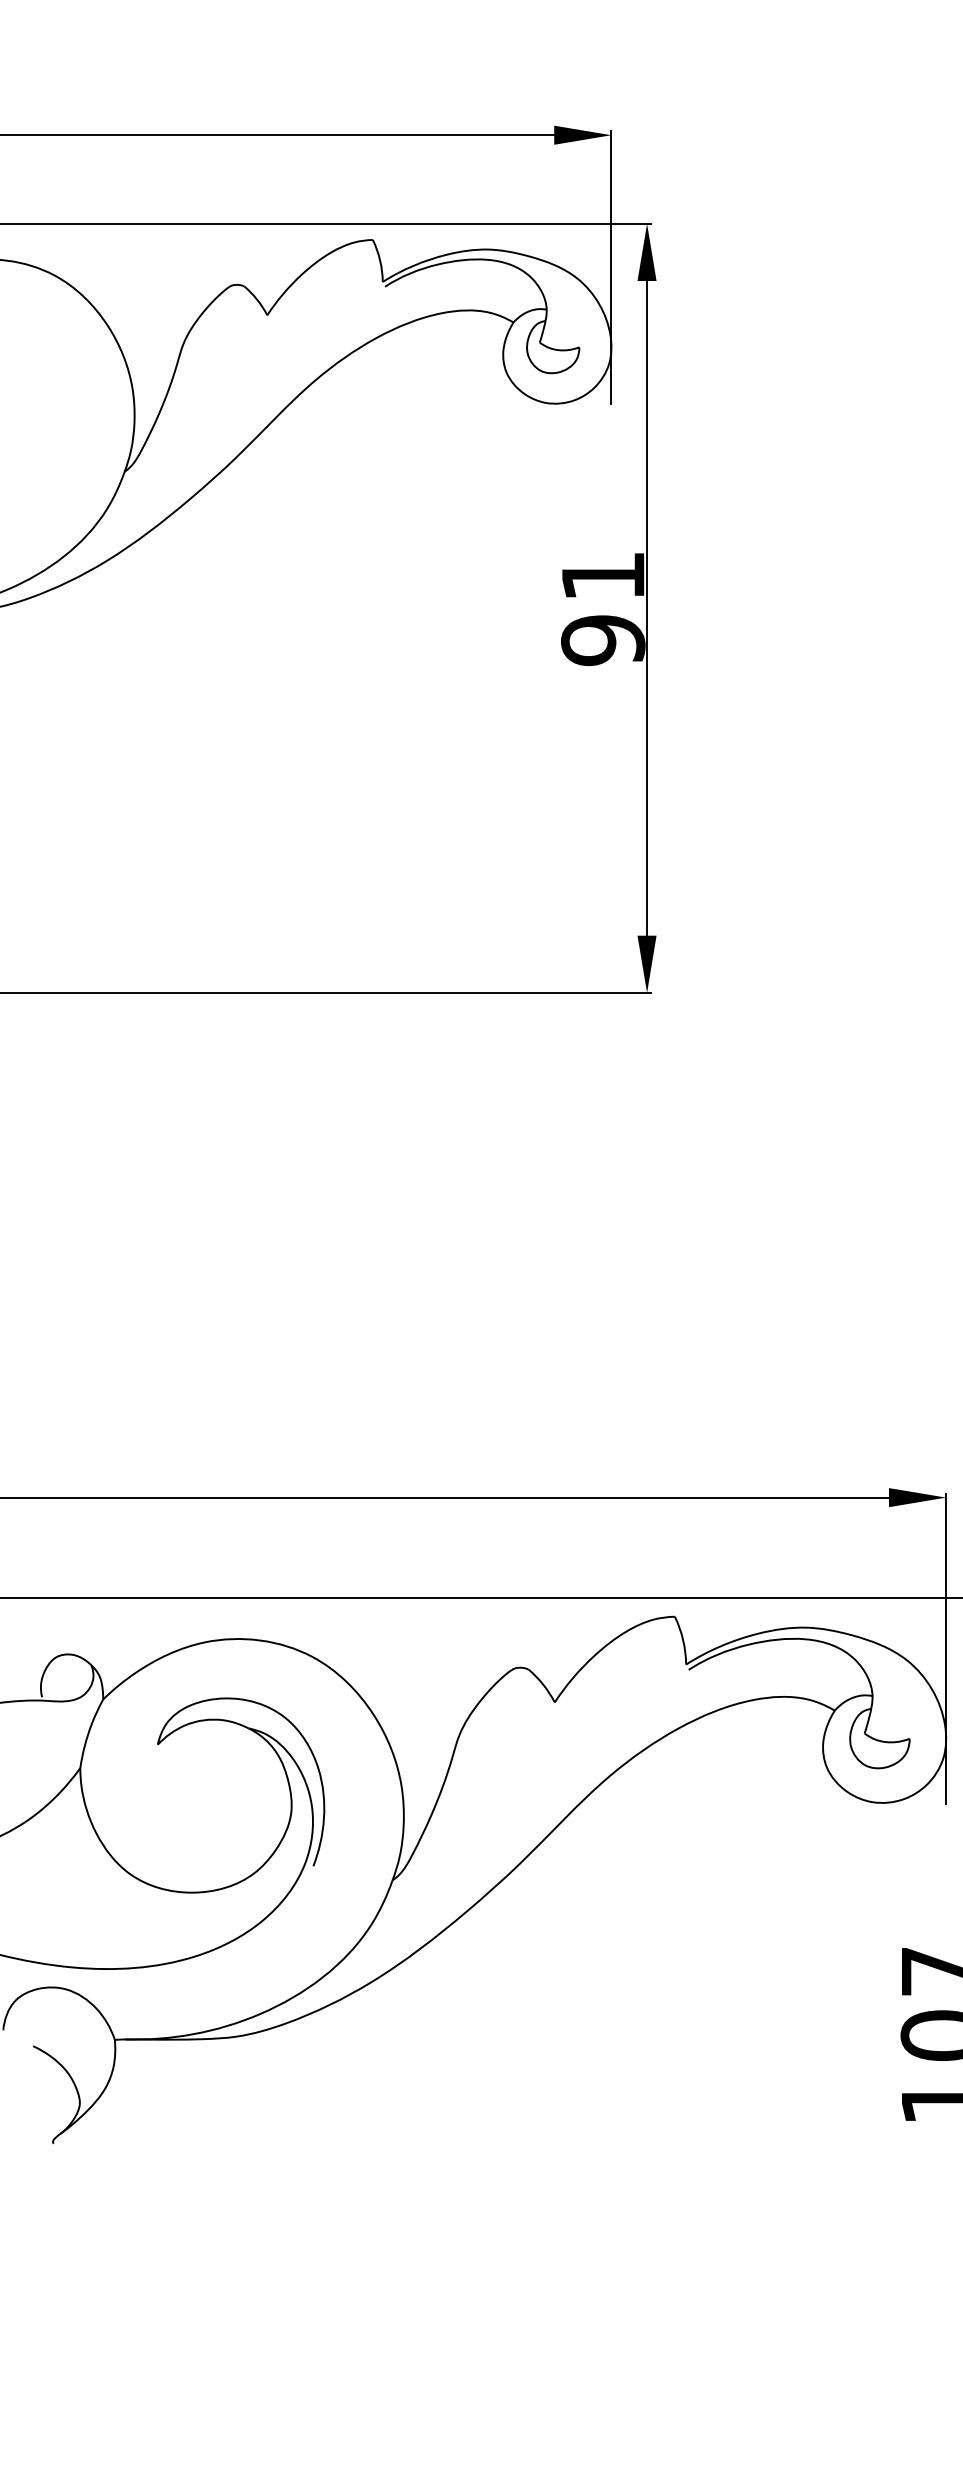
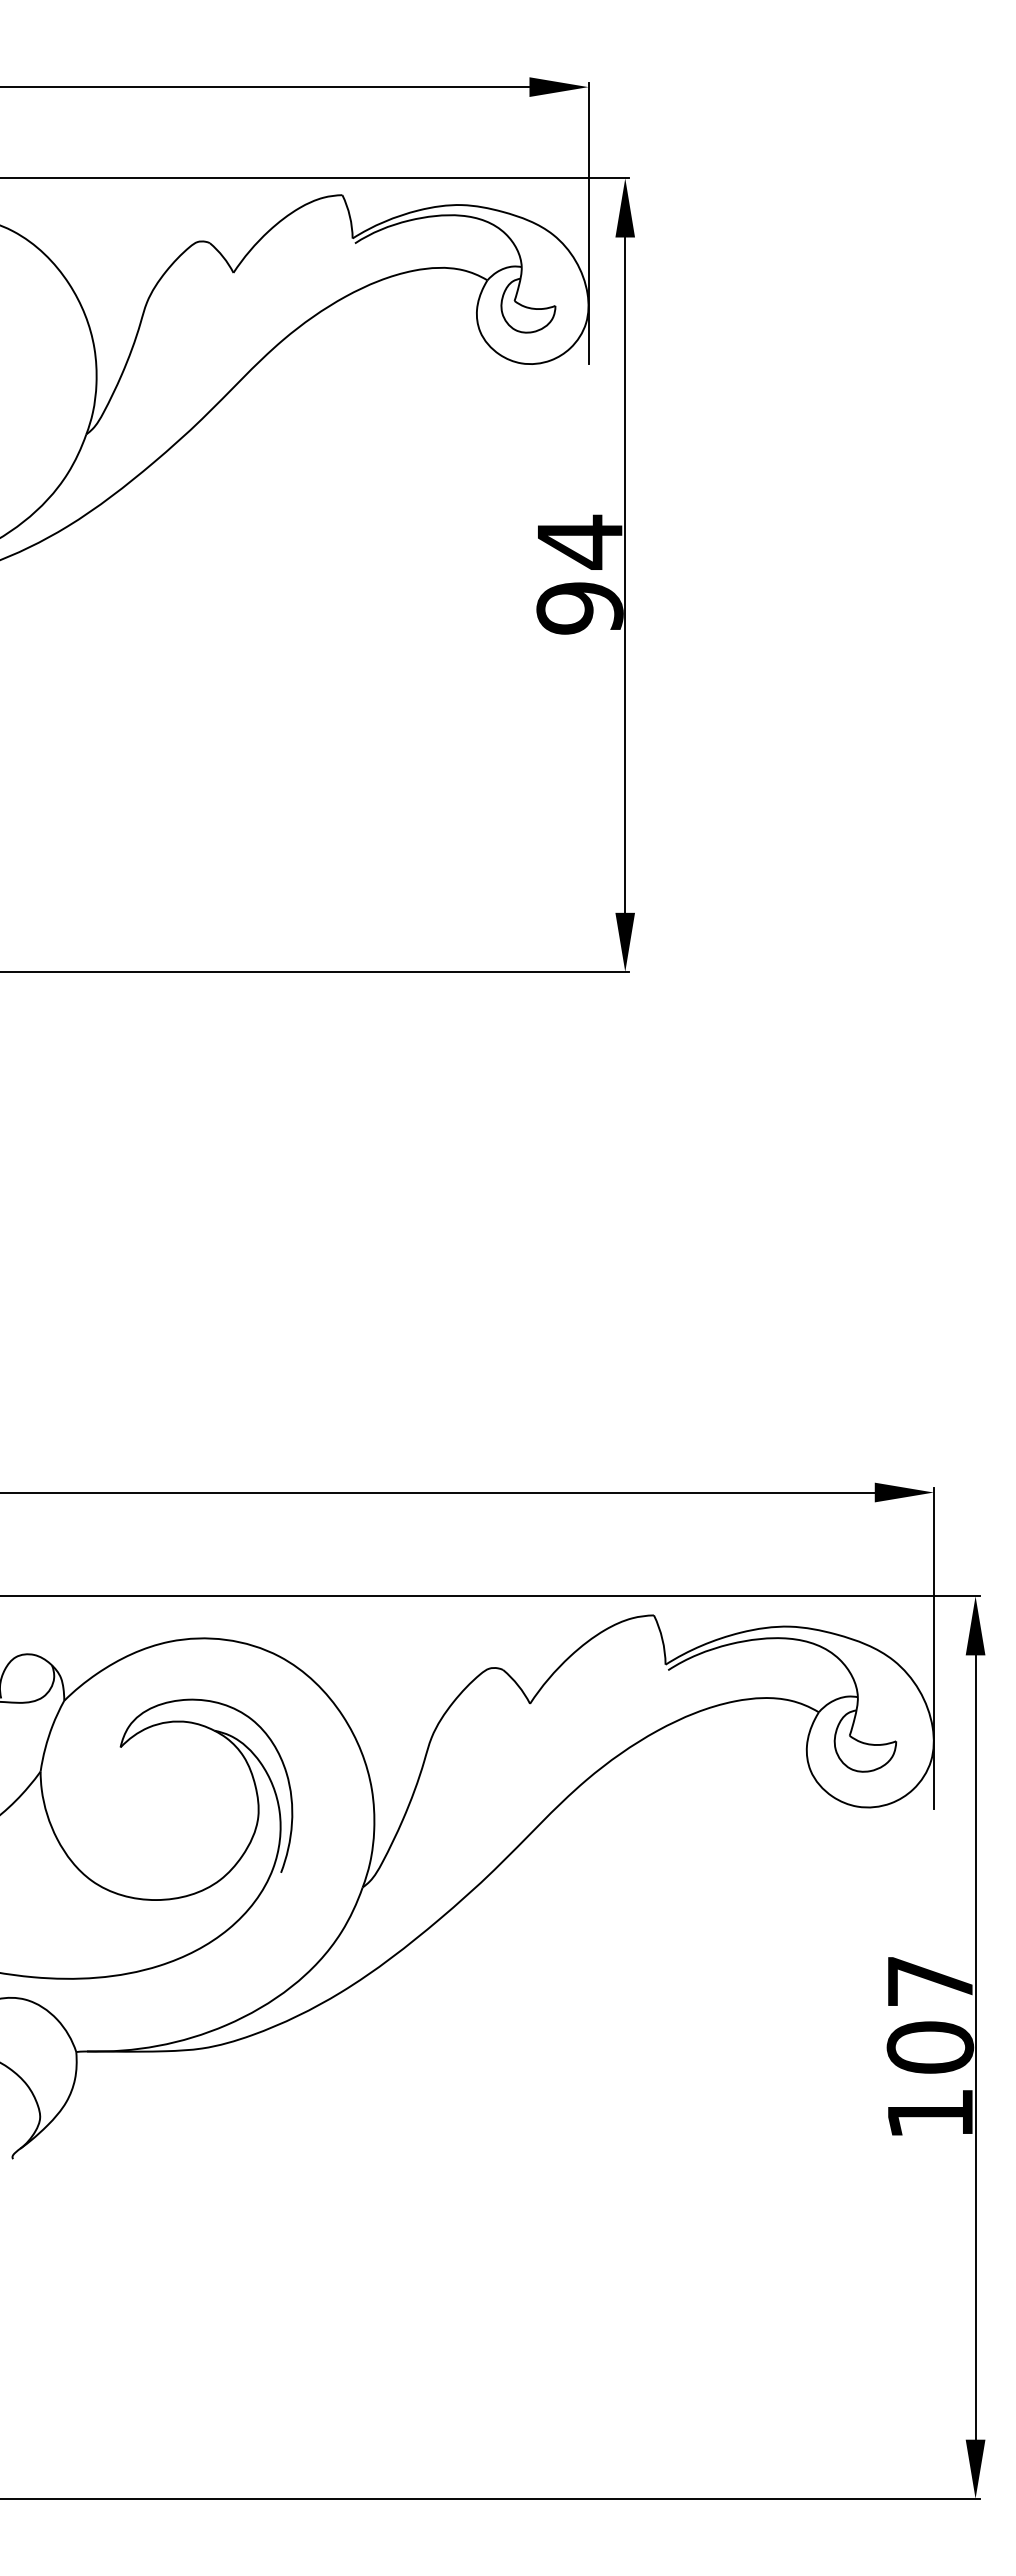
text: (603, 575) -> (580, 541), 91 -> 94

